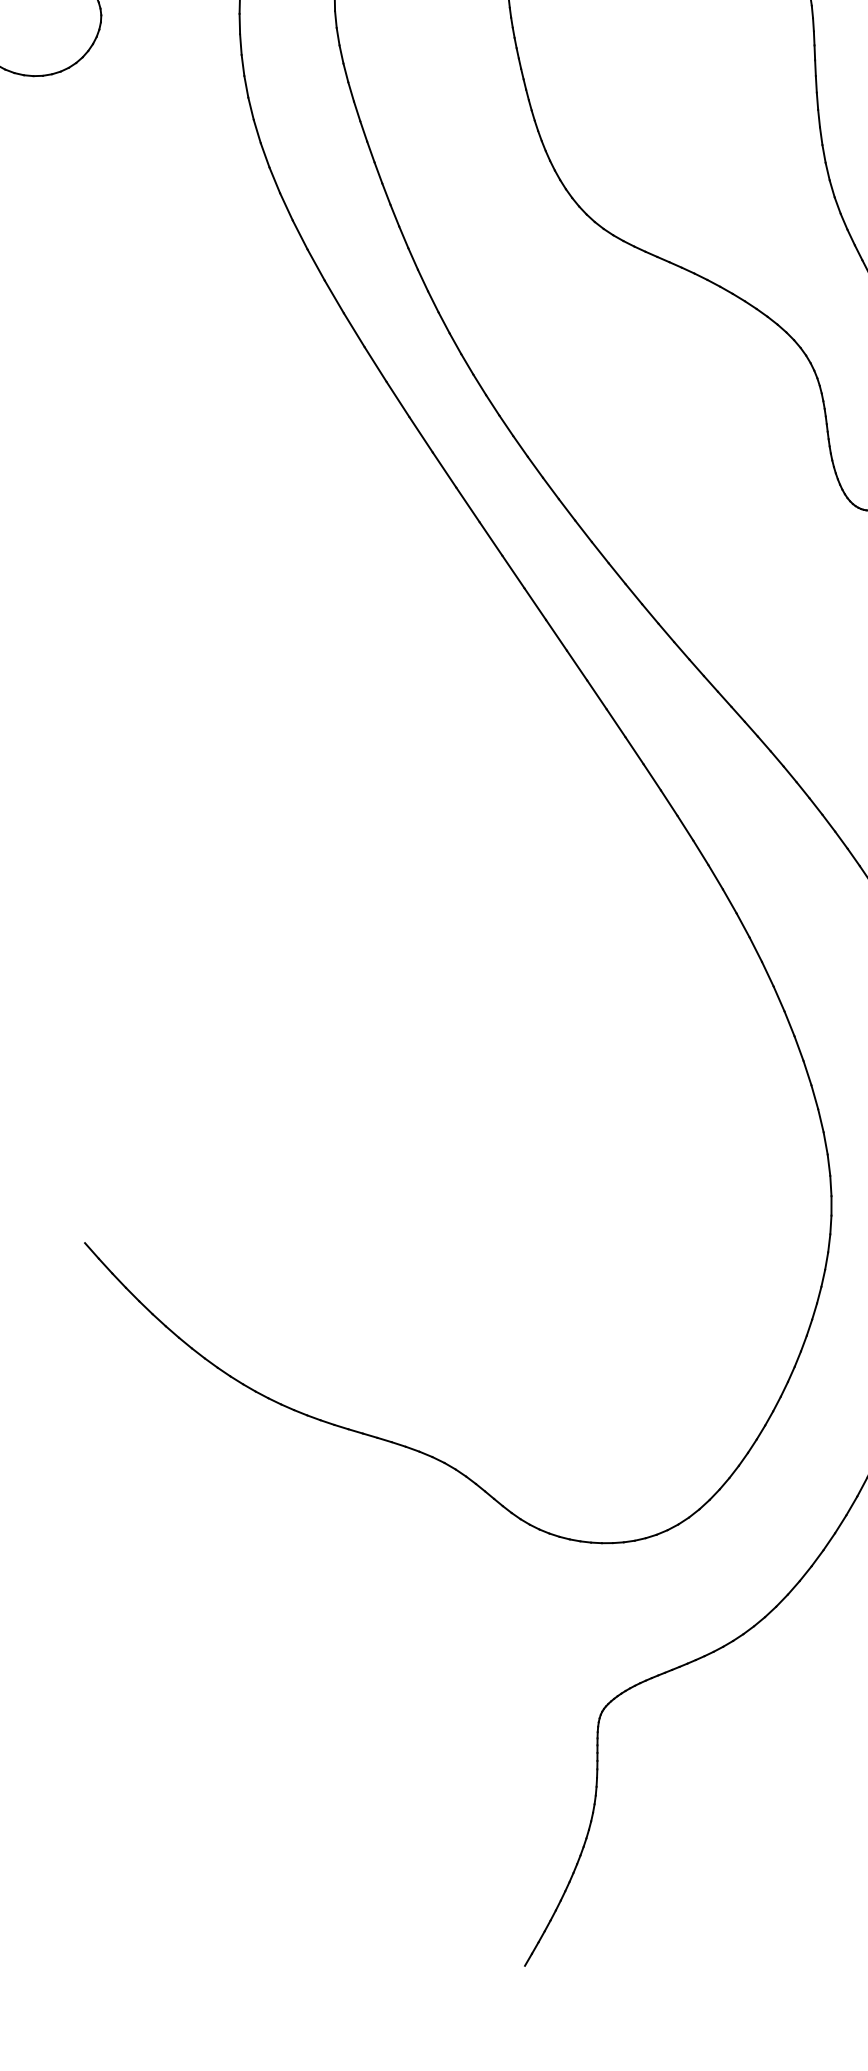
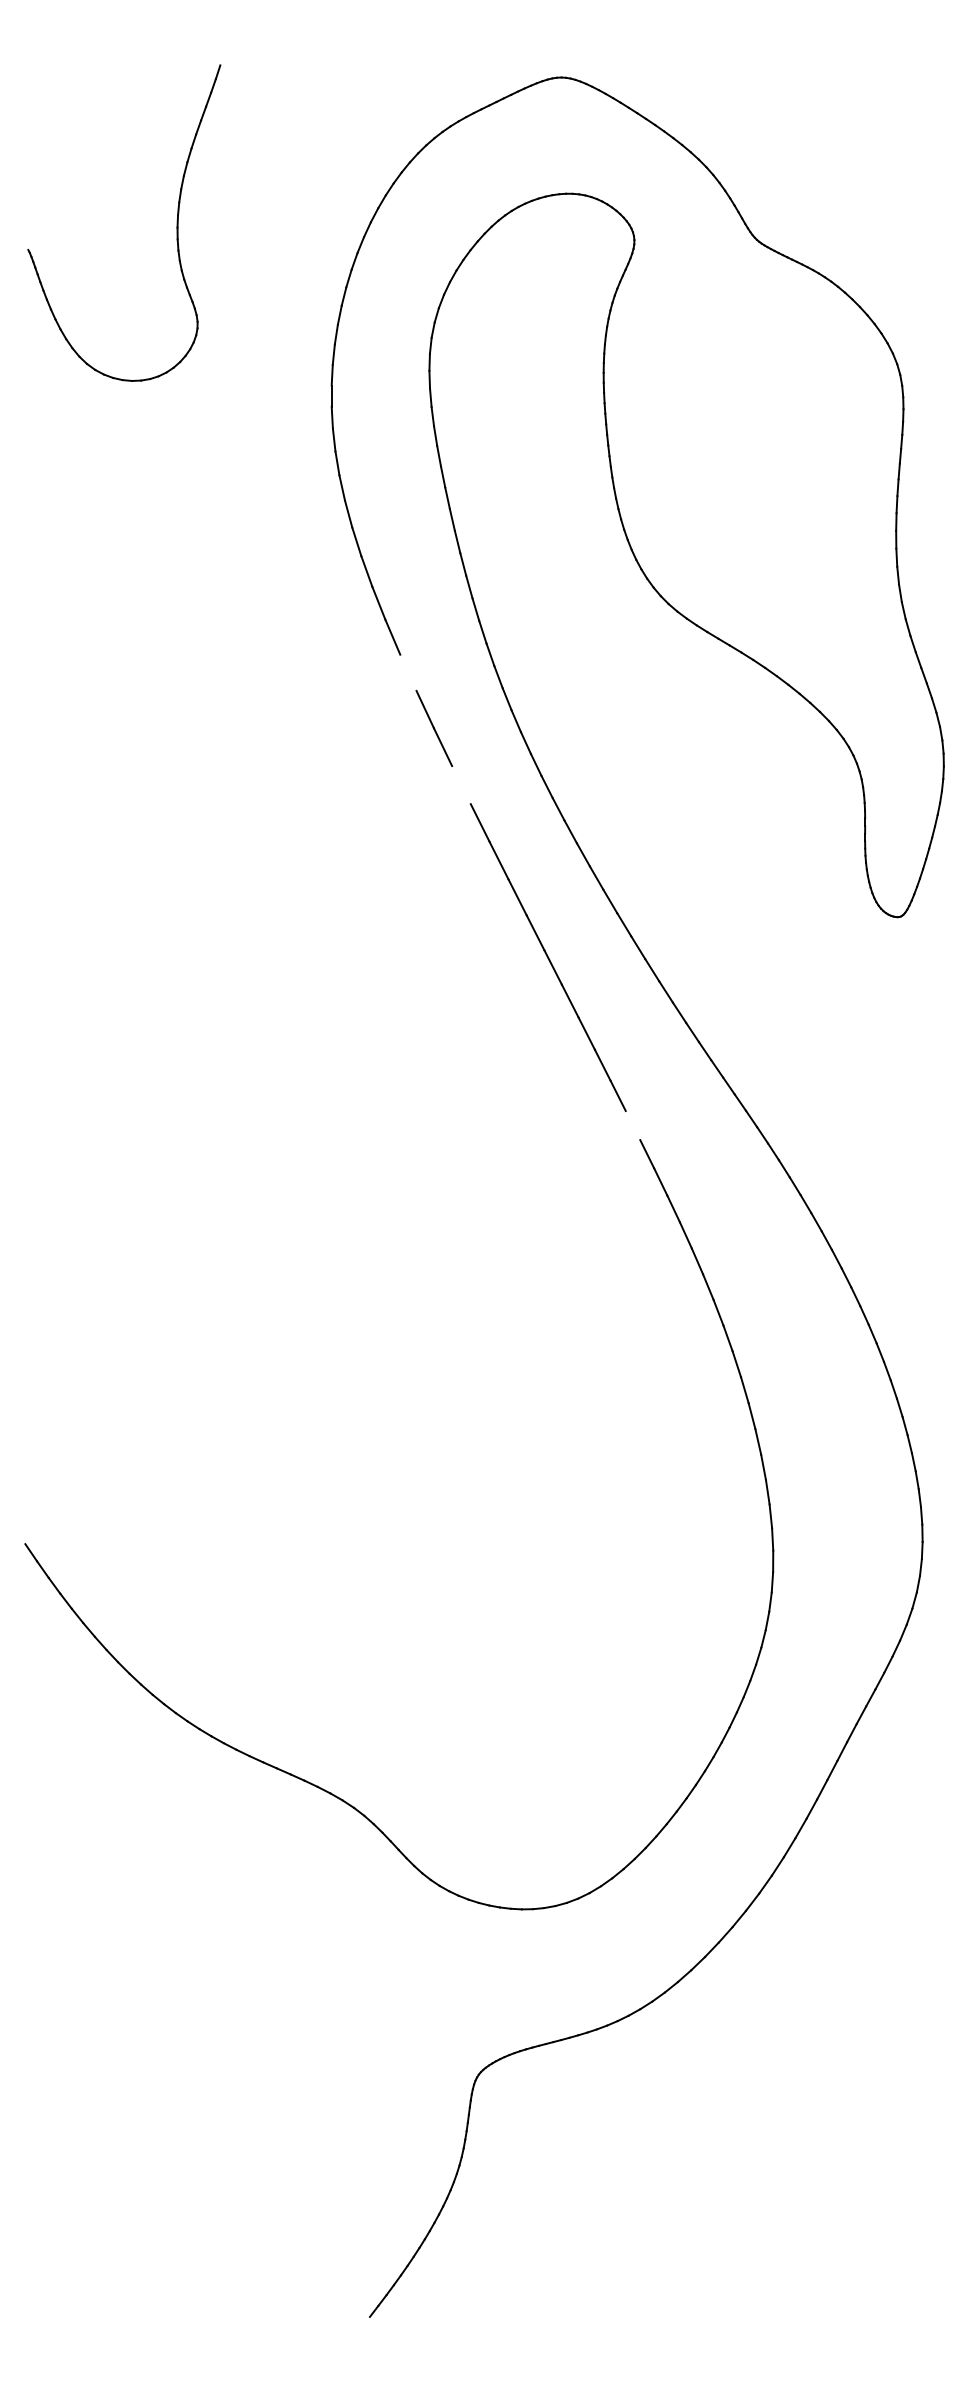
line: (354, 329) -> (408, 672), removed
line: (421, 435) -> (461, 785), removed
line: (634, 750) -> (632, 1125), removed

